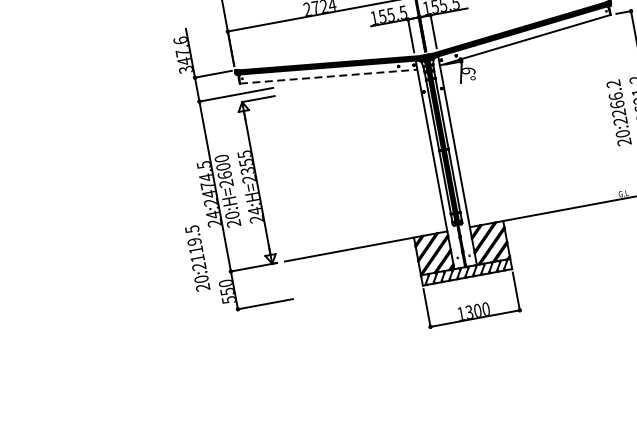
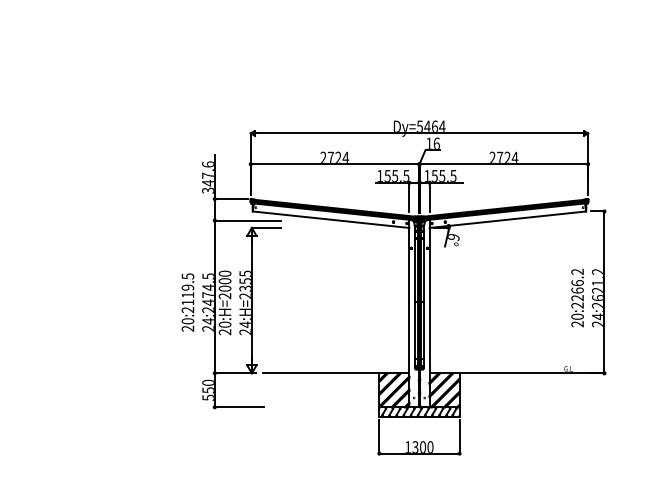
line: (329, 76) -> (331, 219), dashed -> solid
text: (224, 175) -> (224, 288), 20:H=2600 -> 20:H=2000
text: (197, 258) -> (187, 302), moved

